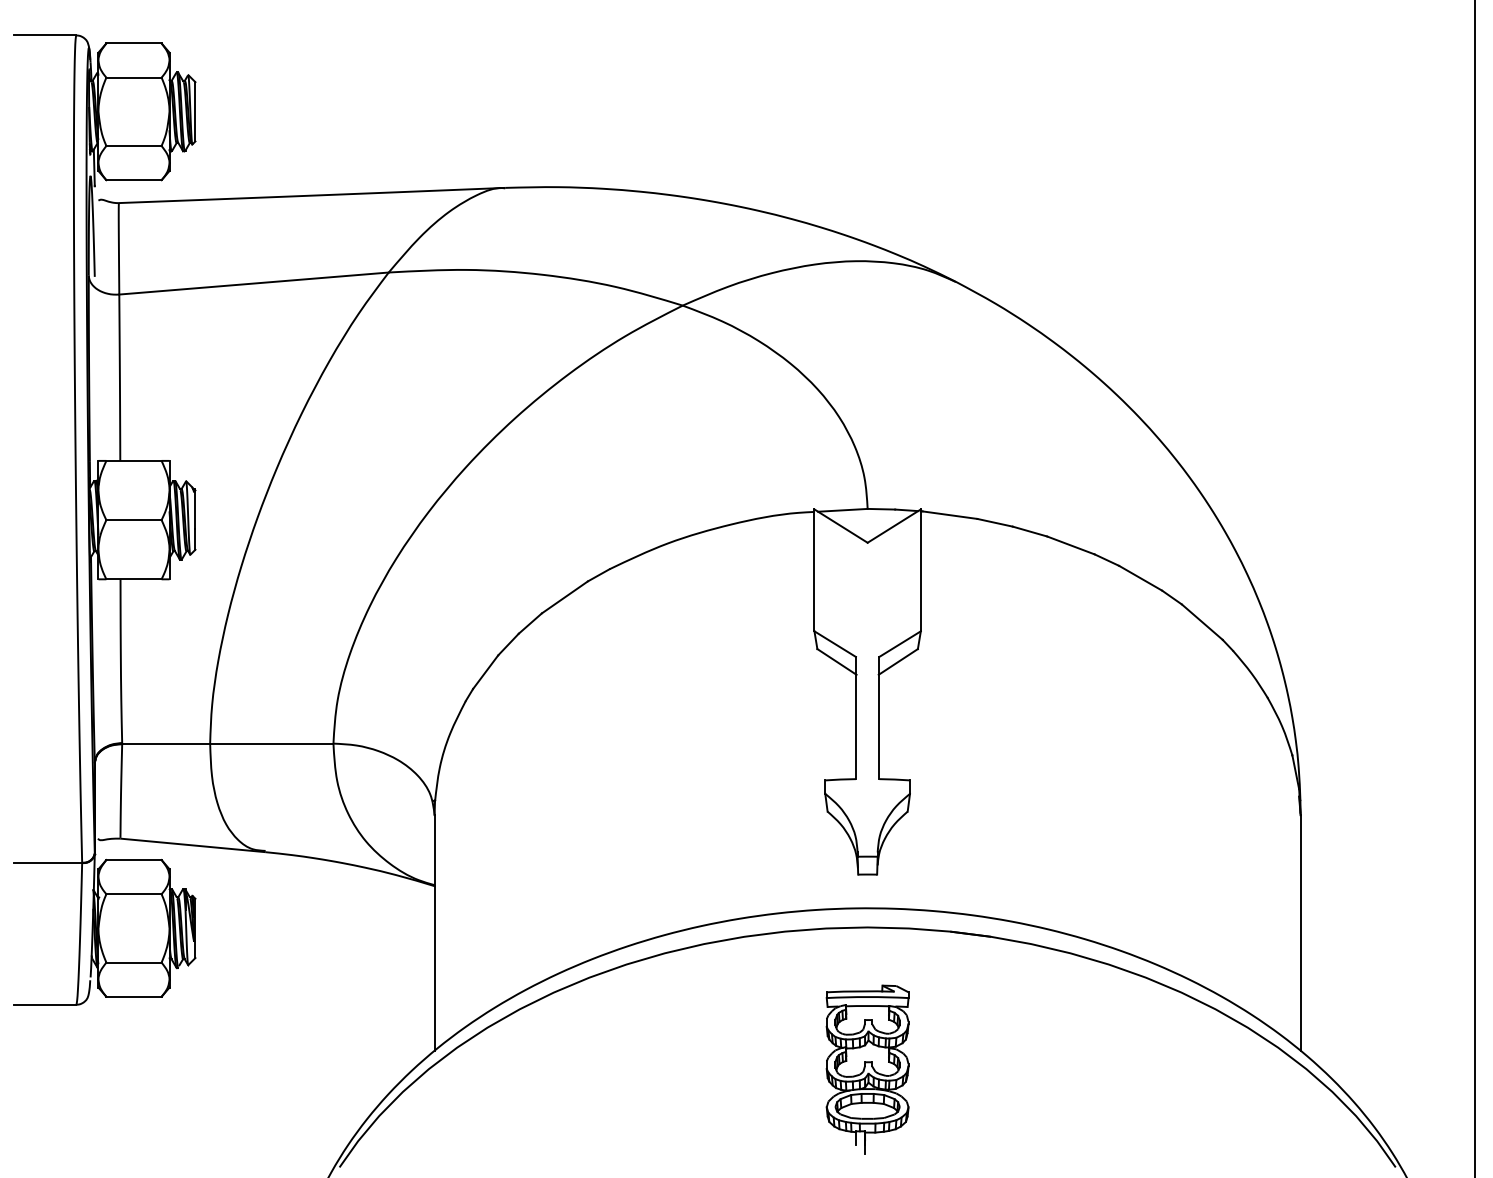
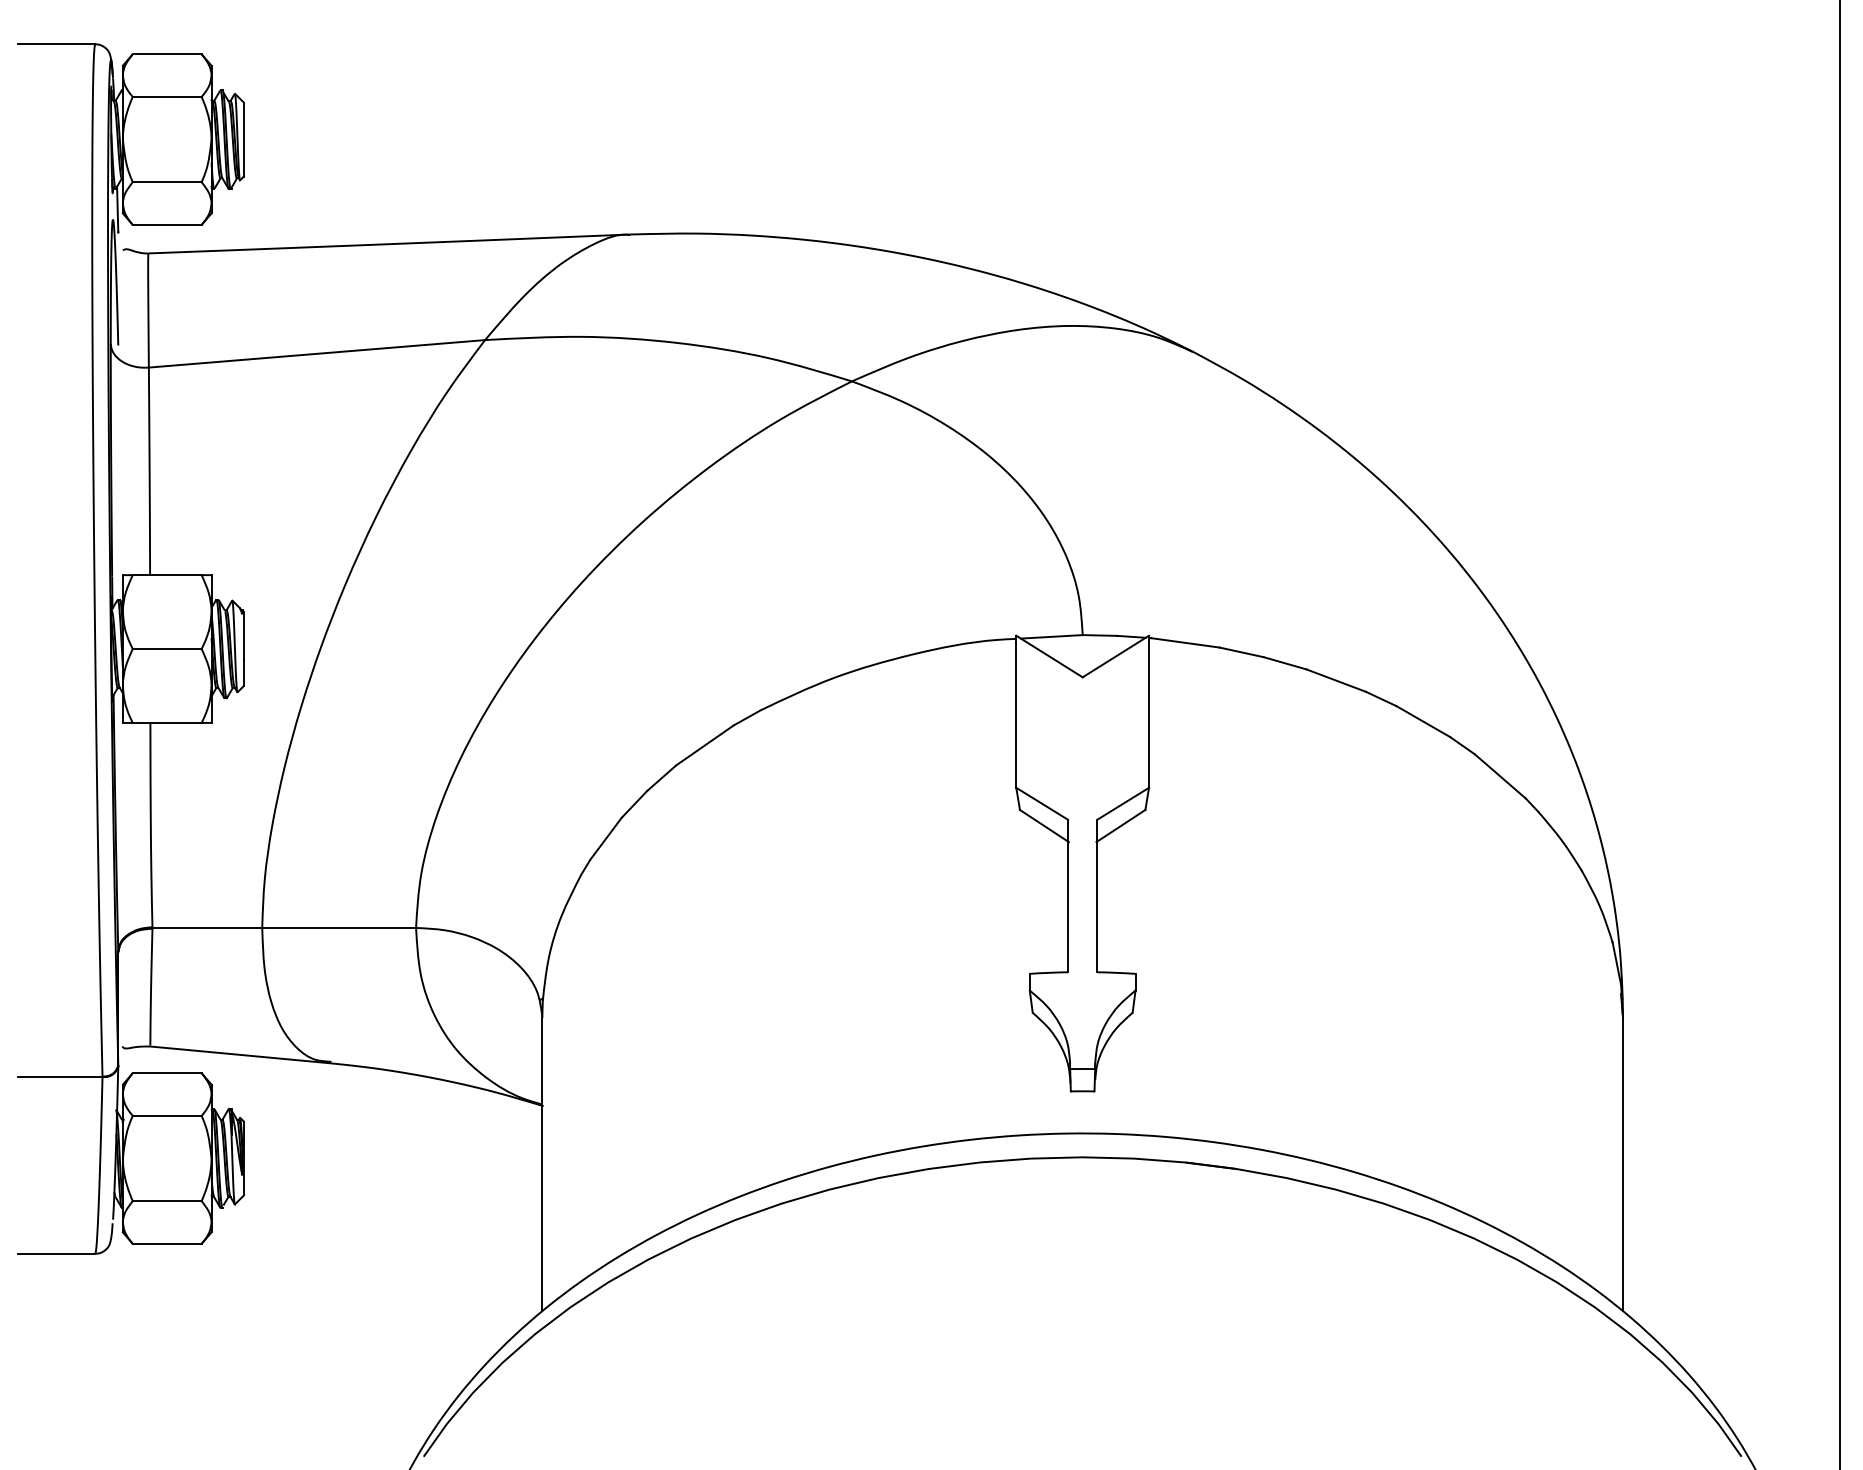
part: (867, 1069) -> (1082, 1334), removed

